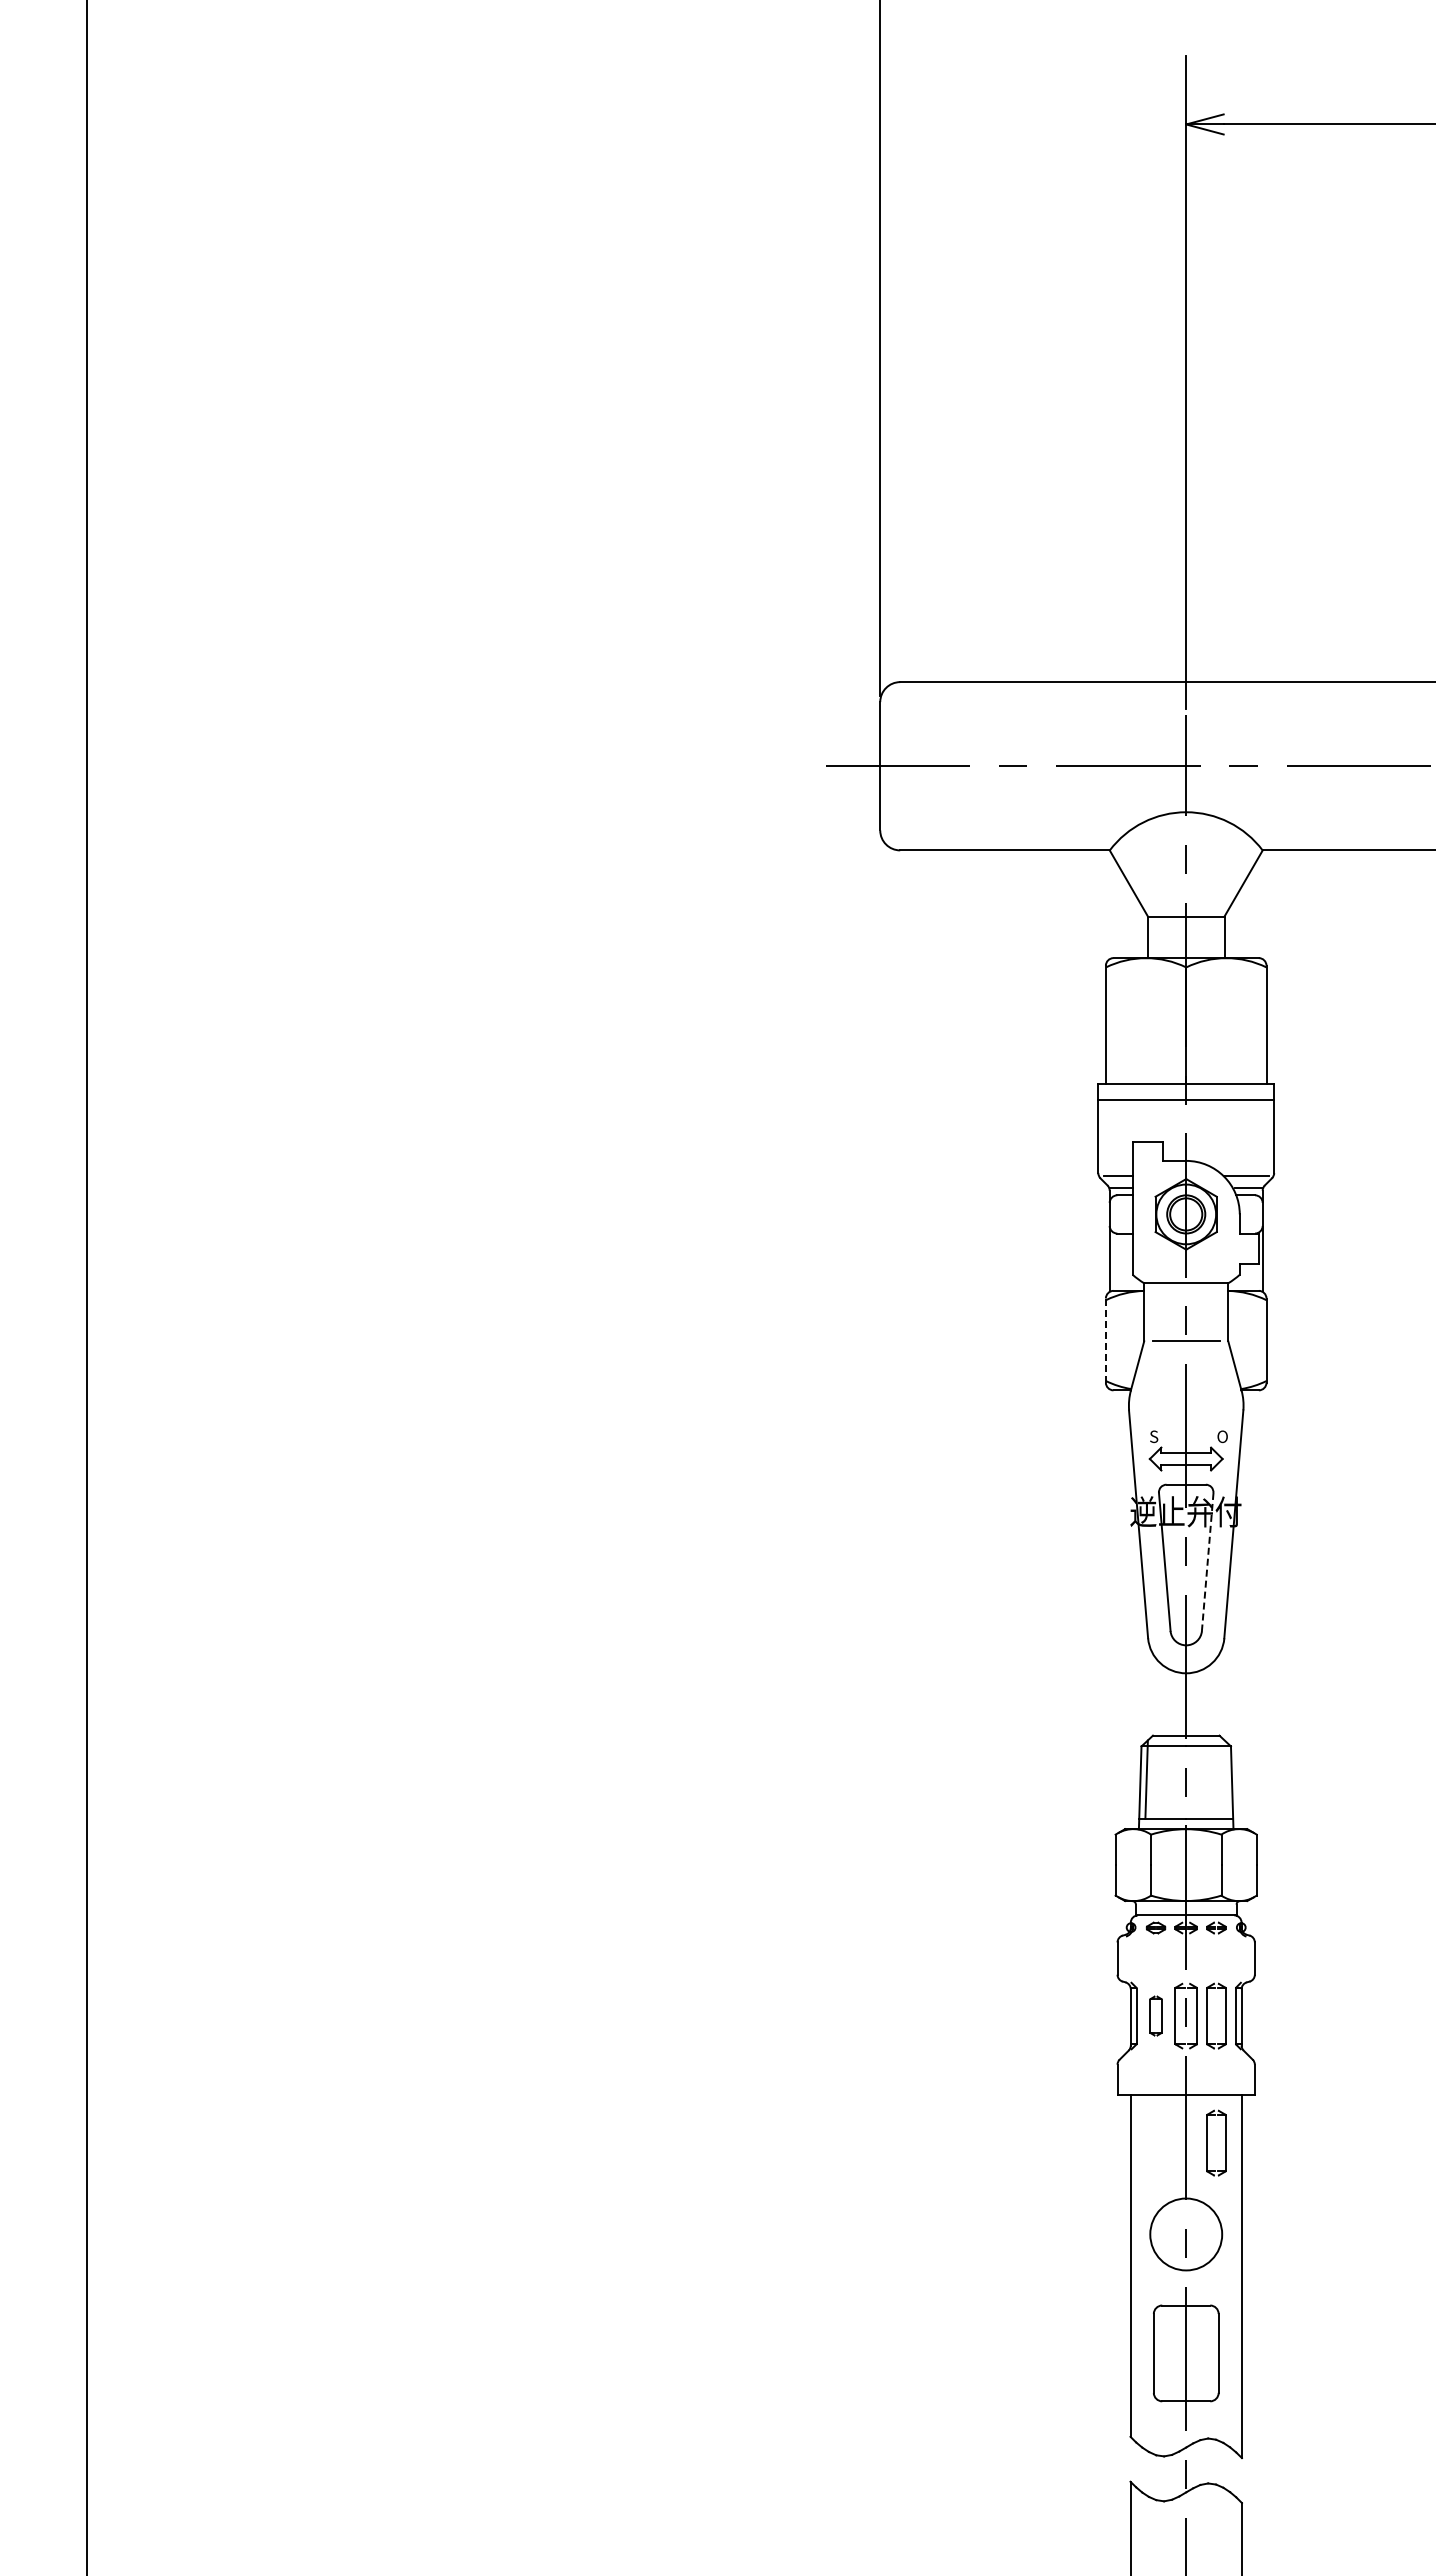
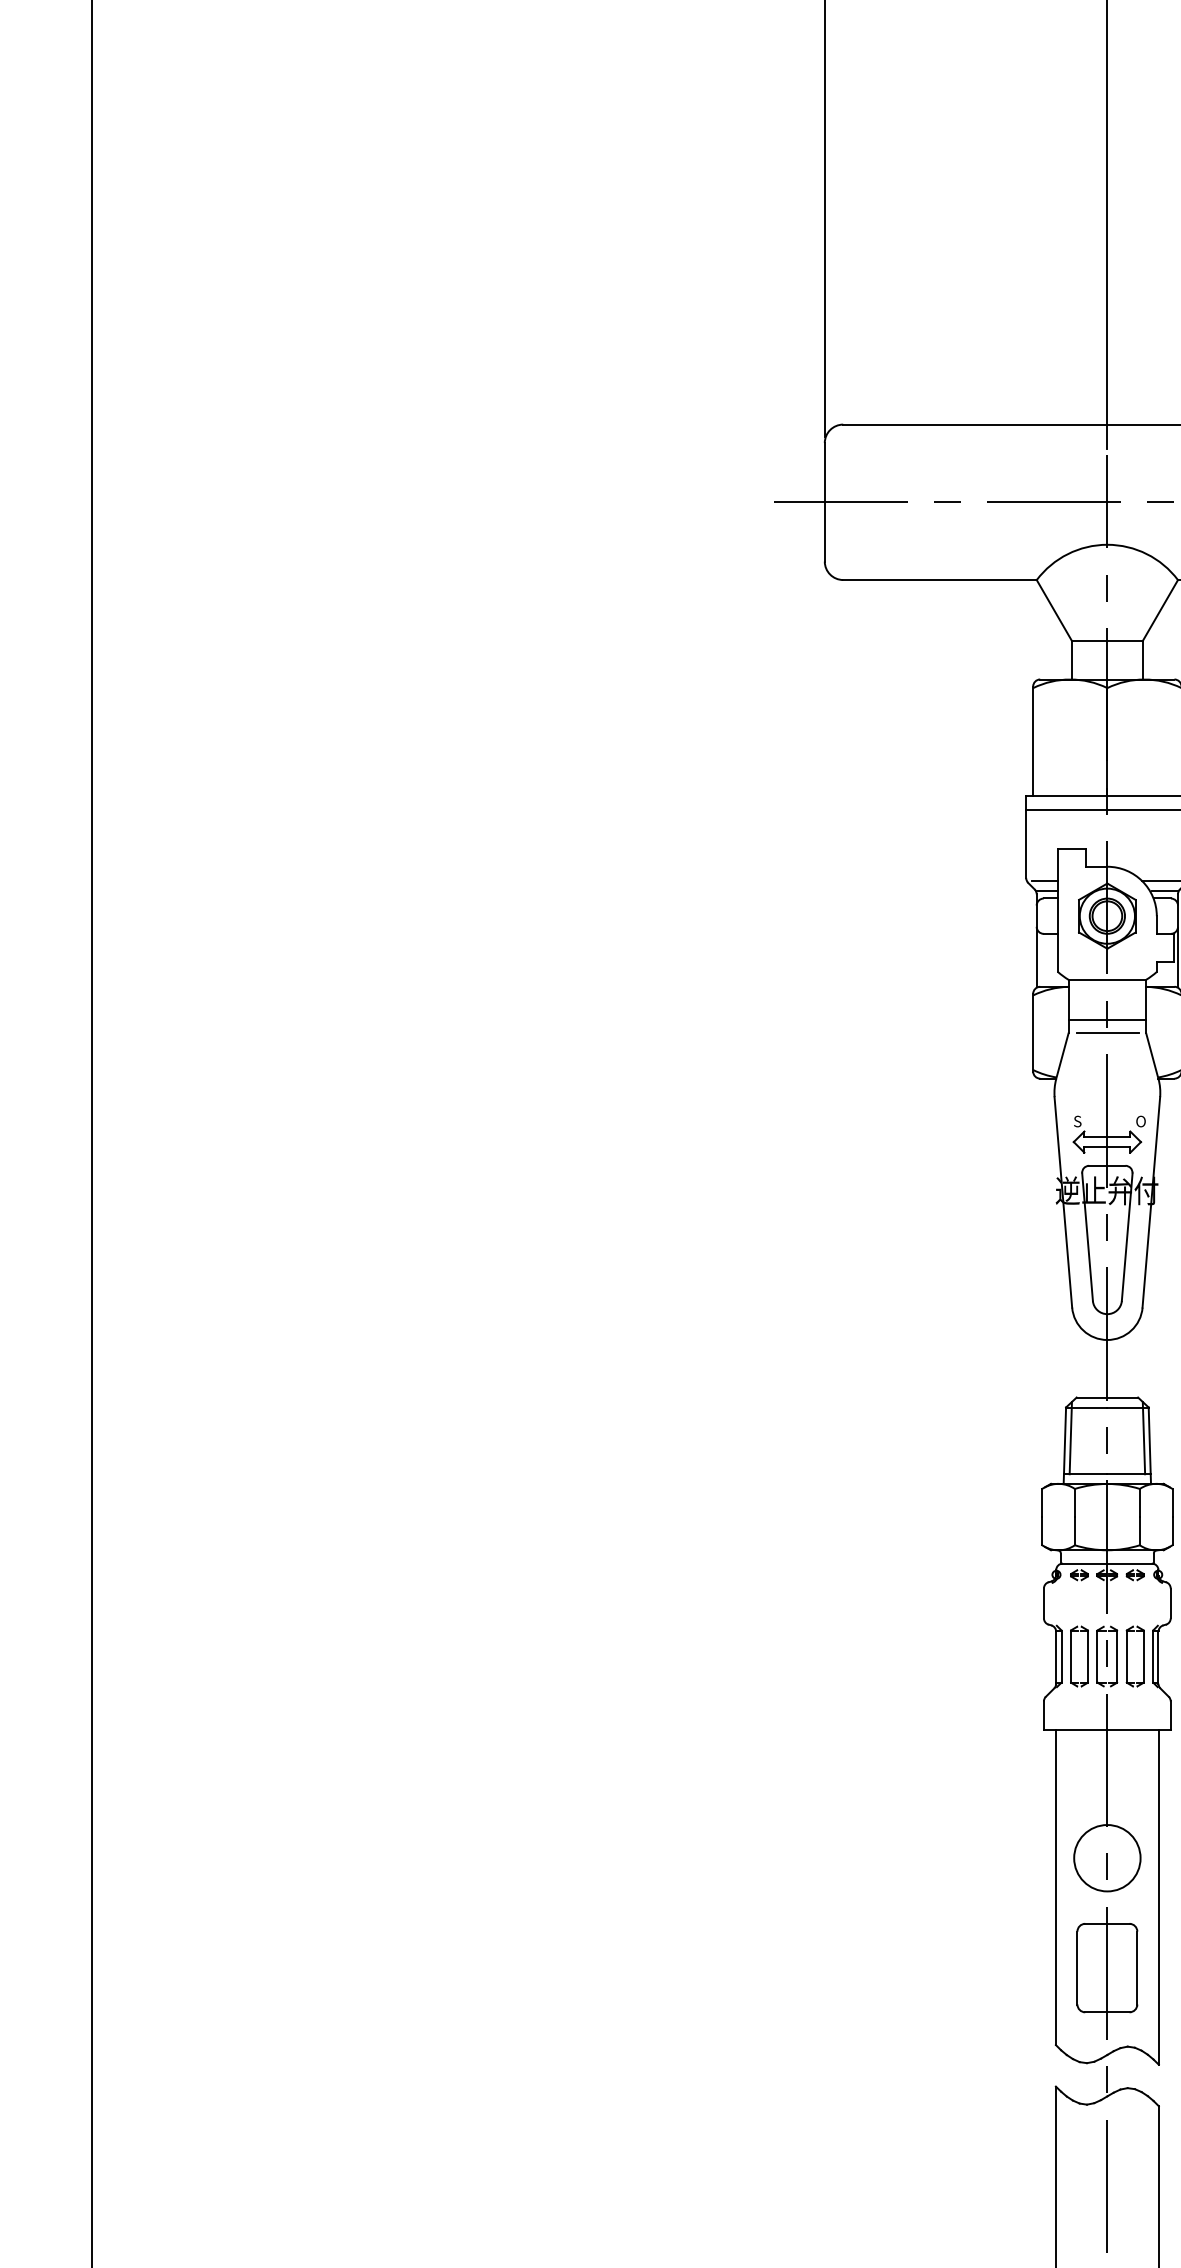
line: (1186, 1326) -> (1107, 1019), added
line: (1105, 1341) -> (1032, 1033), dashed -> solid
line: (1207, 1562) -> (1127, 1237), dashed -> solid
line: (1225, 1779) -> (1143, 1438), added
part: (1155, 2015) -> (1078, 1655), size x1.67
part: (1207, 2142) -> (1127, 1773), removed

